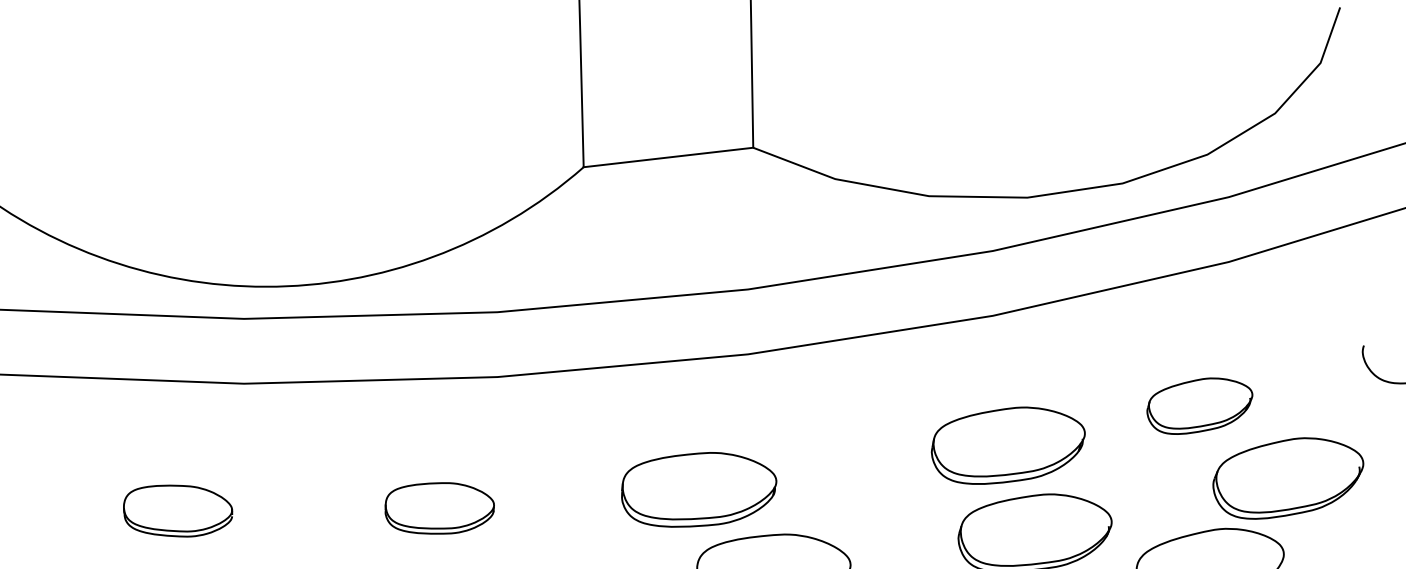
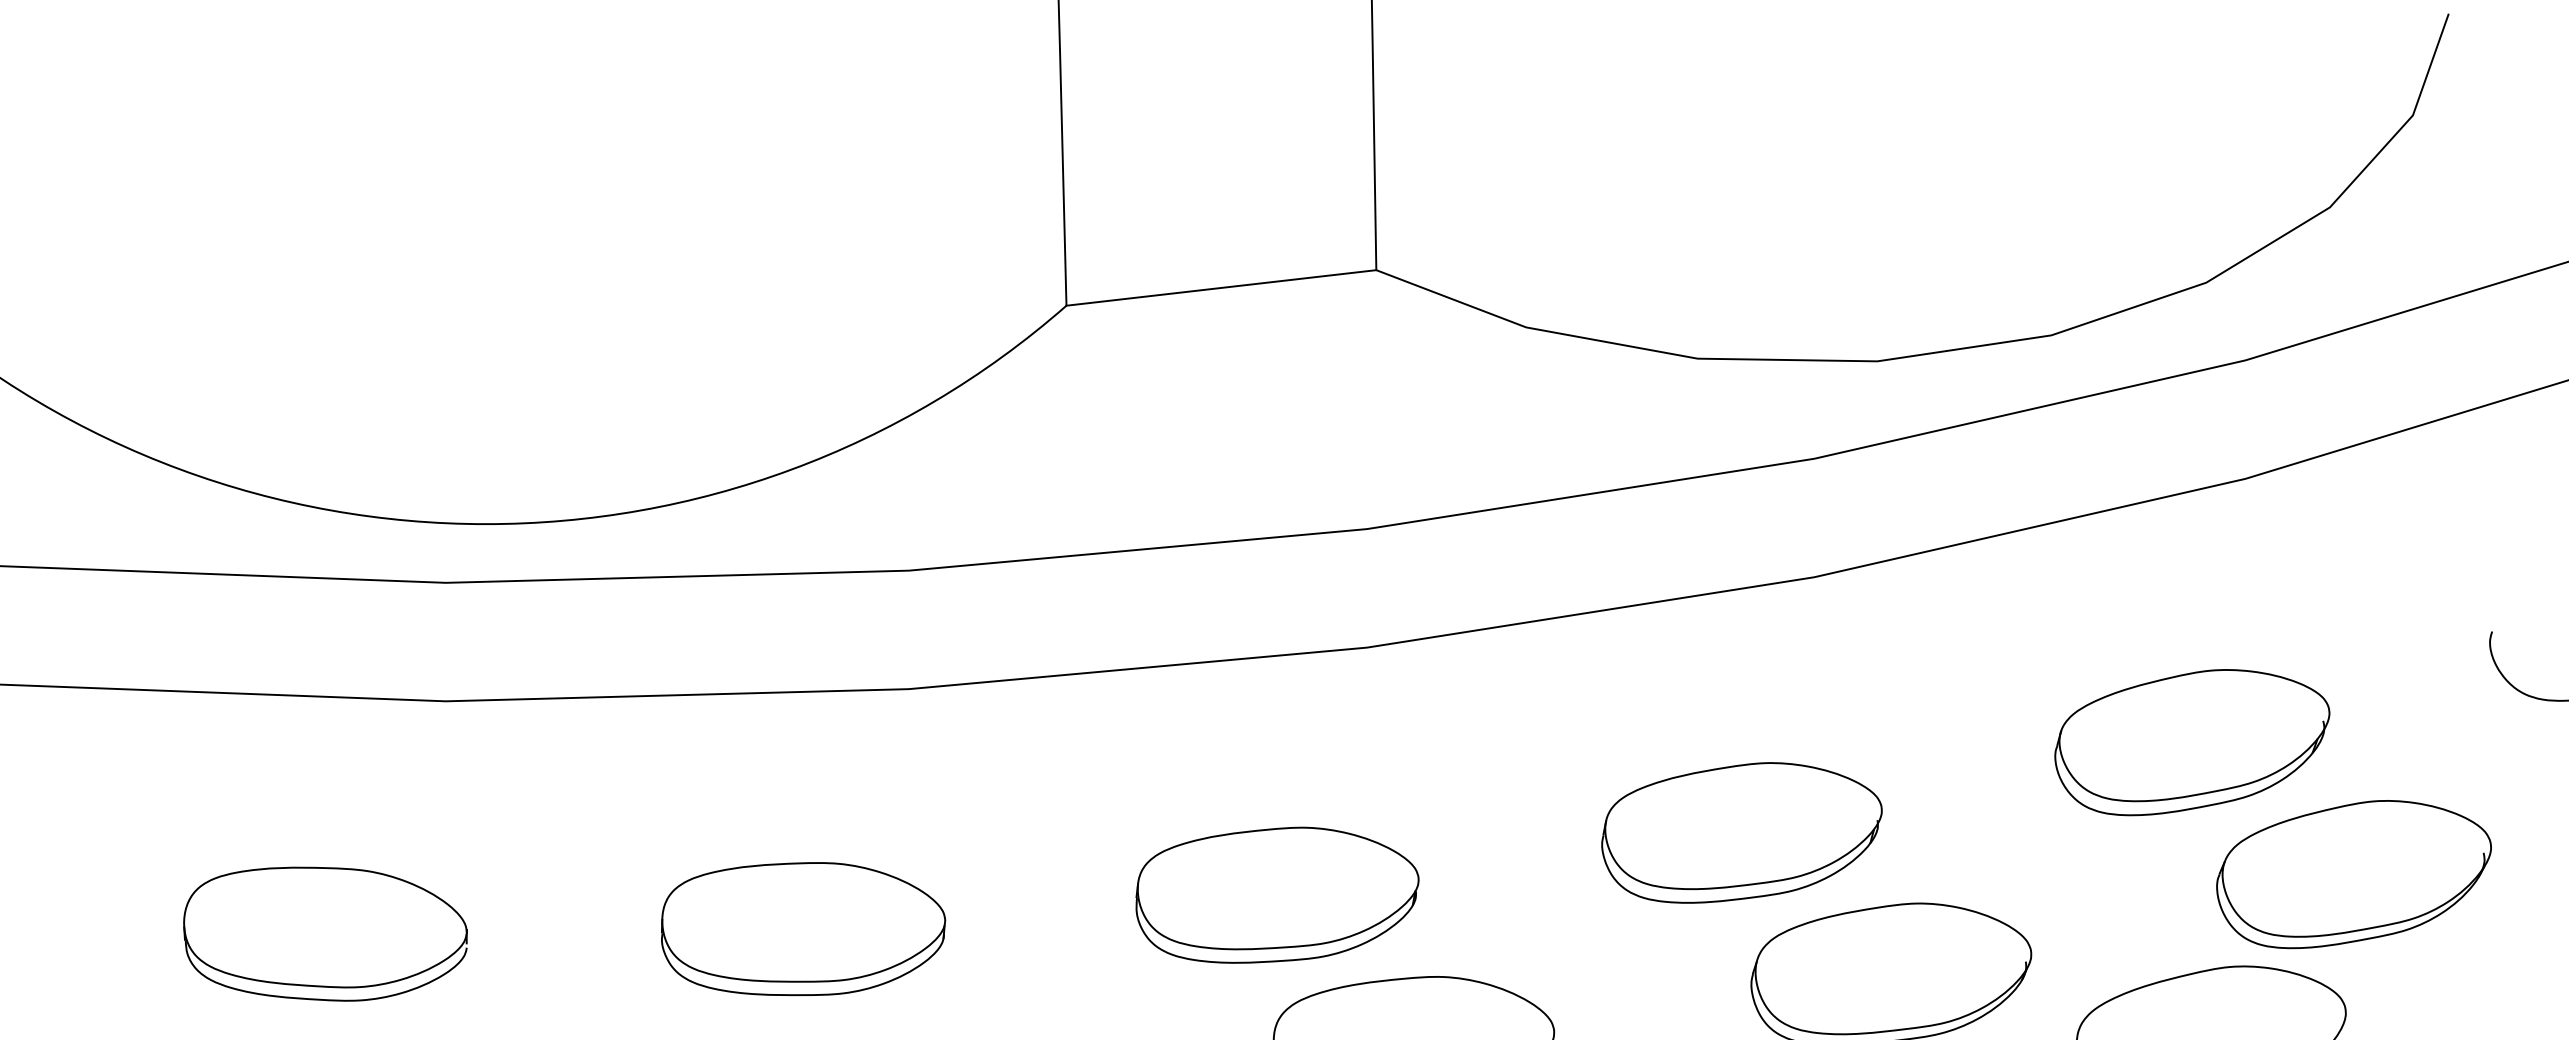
part: (1199, 405) -> (2191, 741), size x1.43
part: (1007, 445) -> (1740, 832), moved
part: (439, 508) -> (803, 929), size x1.43
part: (177, 510) -> (324, 932), size x1.43

